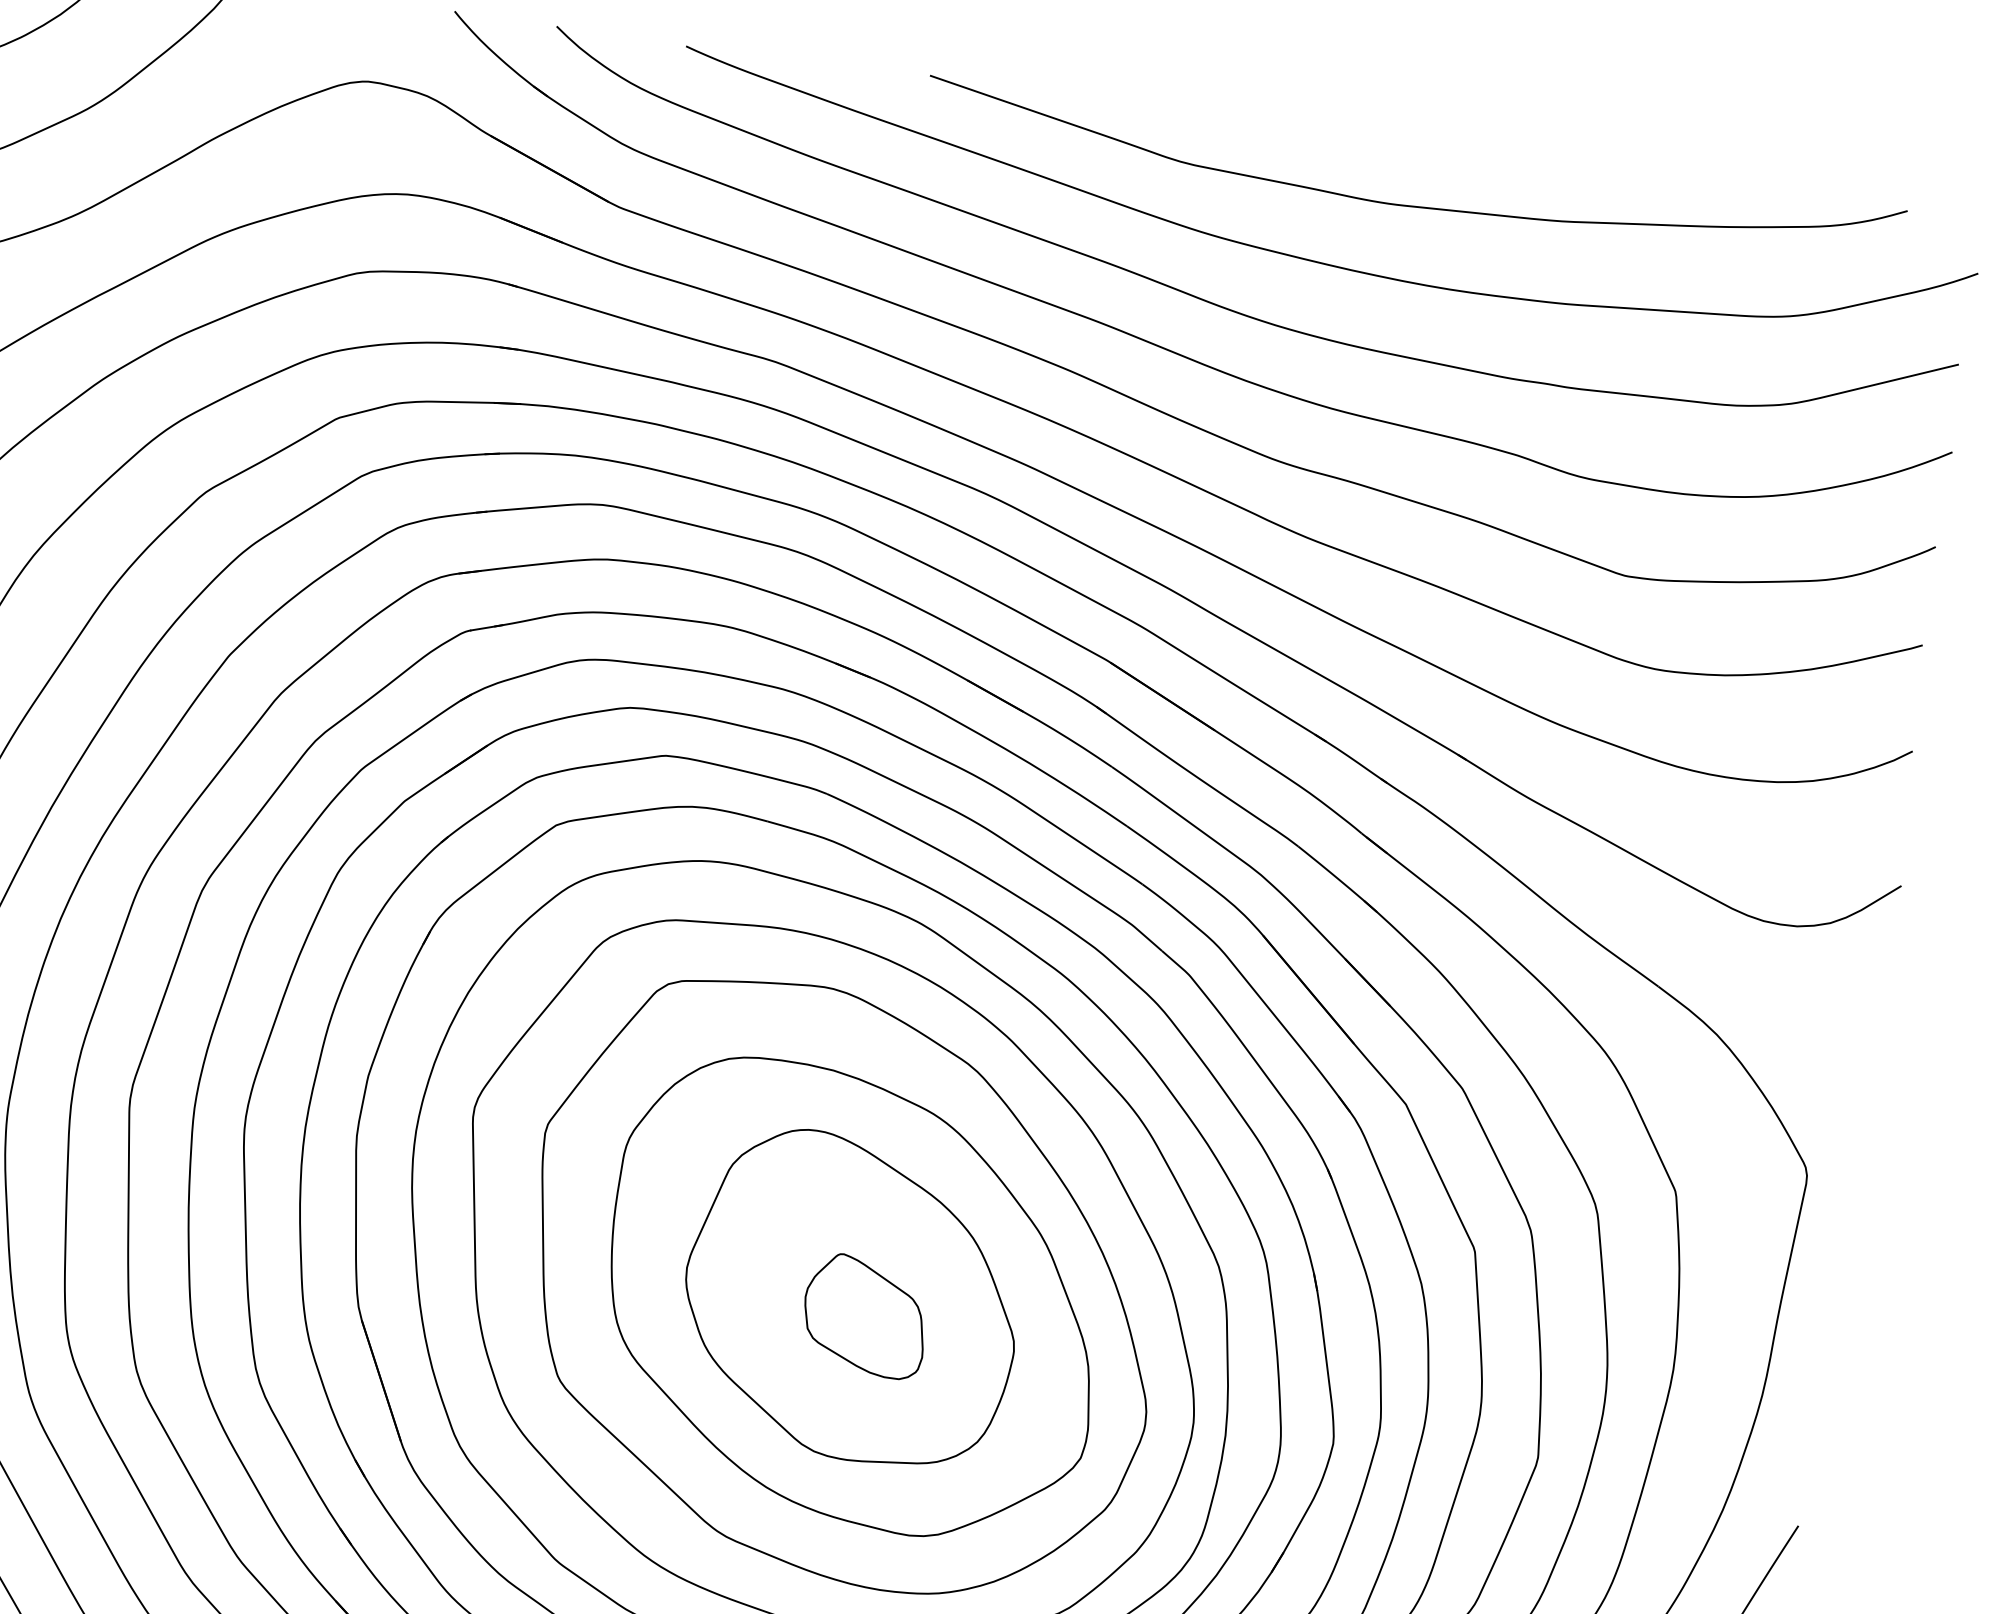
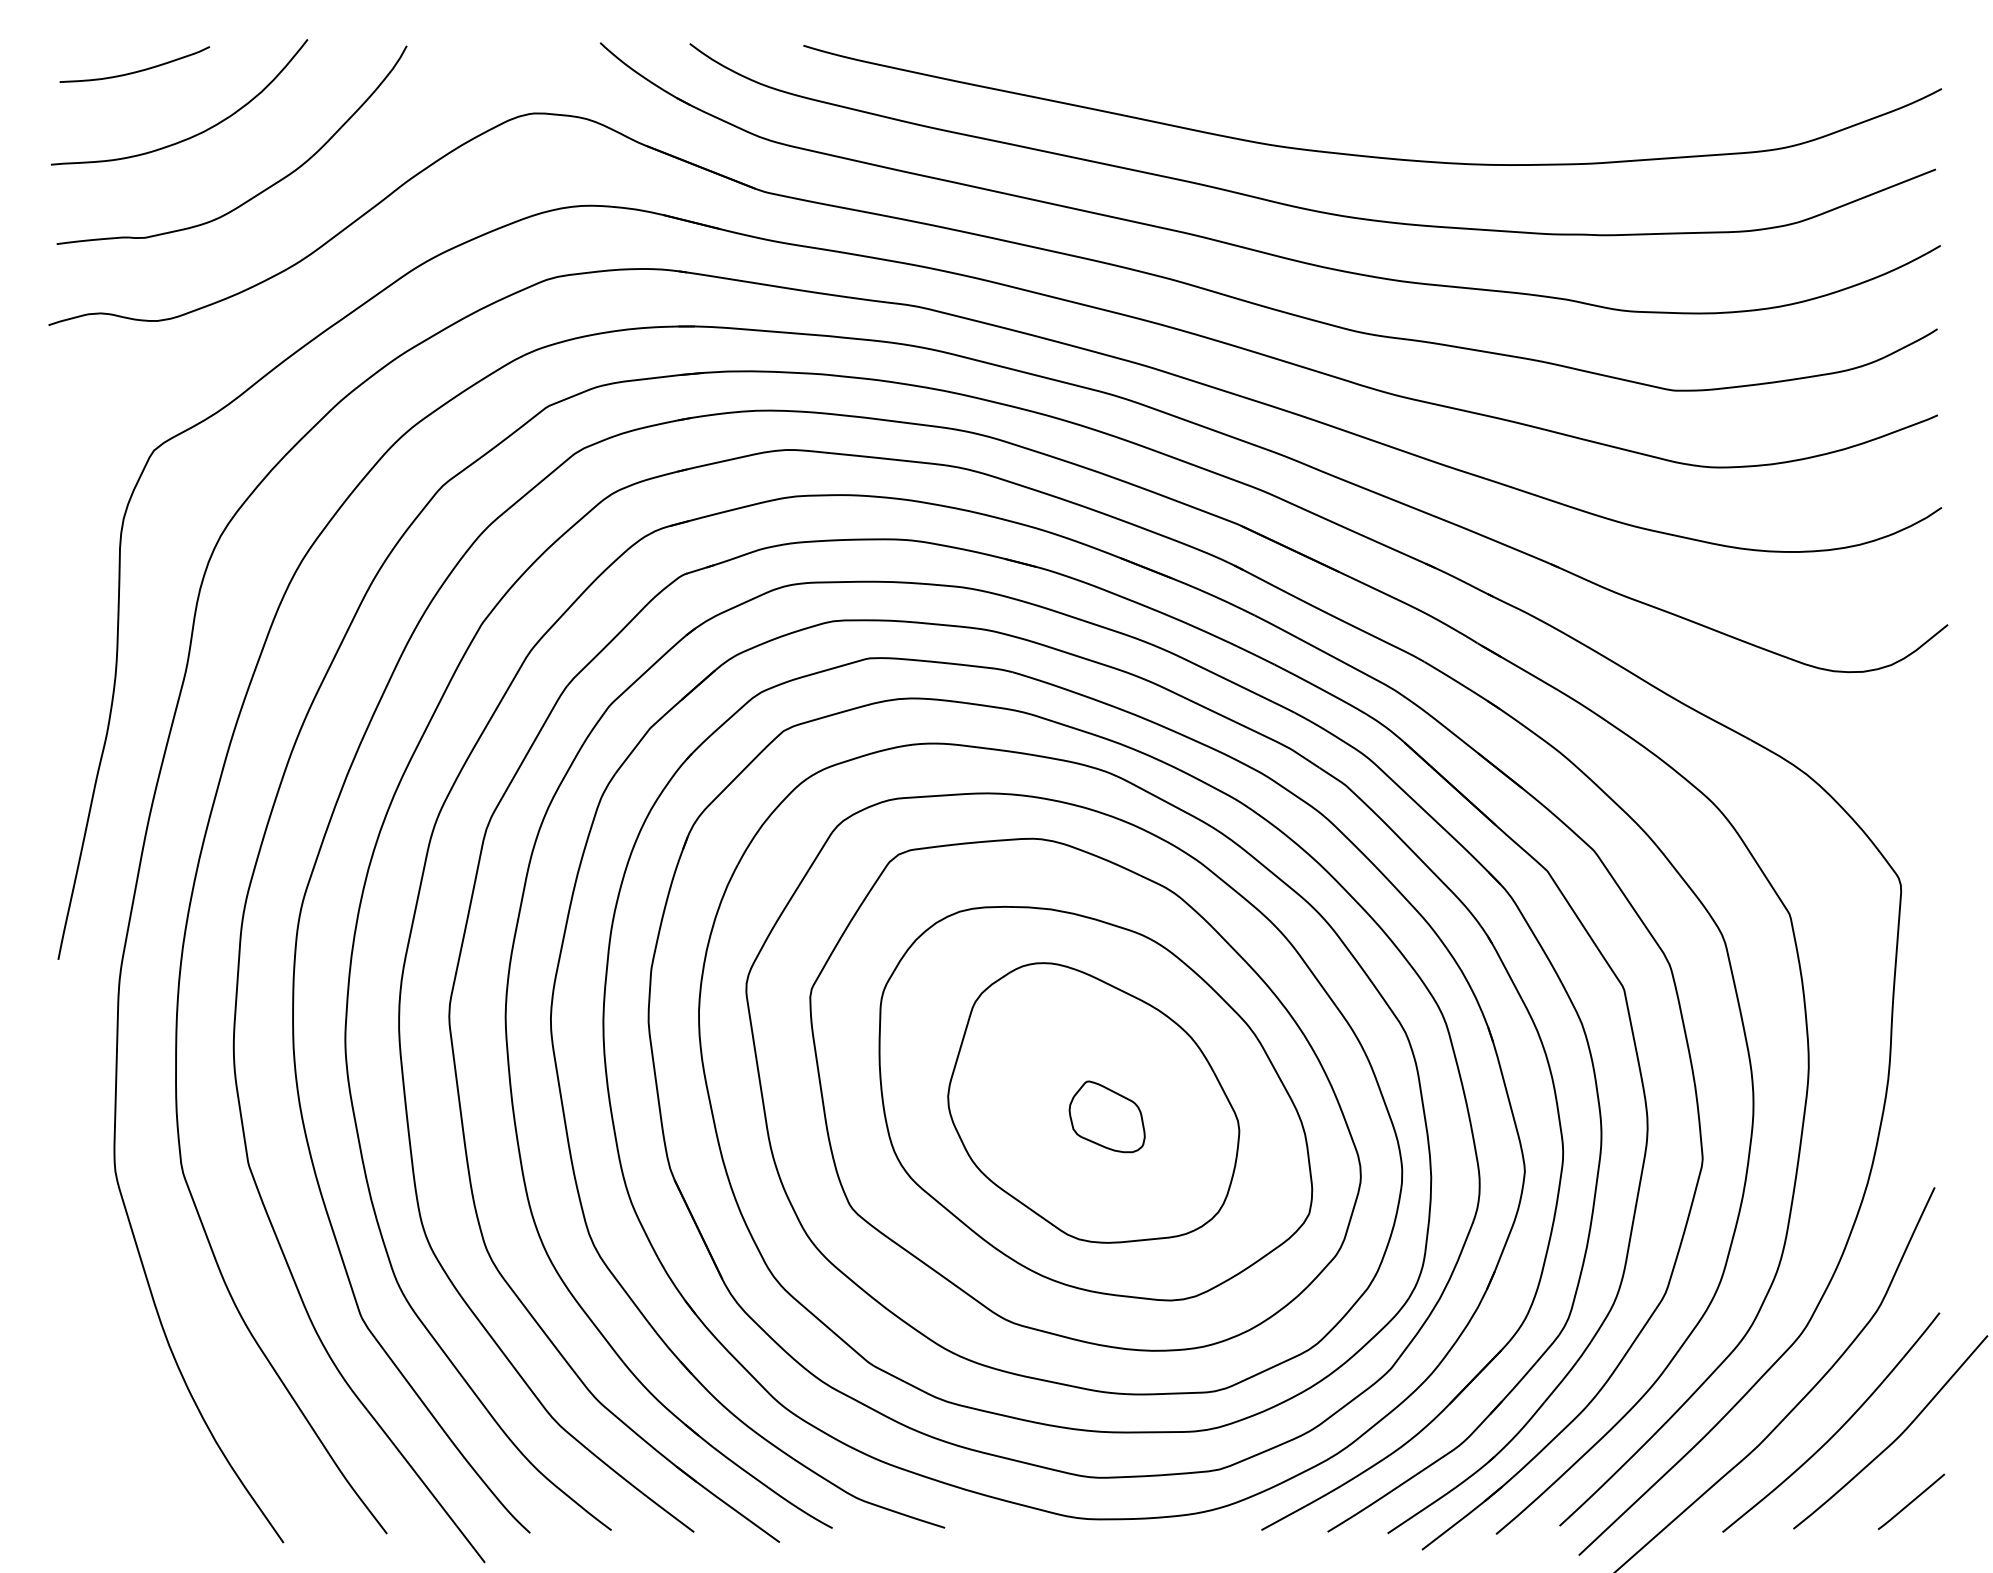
curve: (1413, 205) -> (1447, 96), removed
part: (864, 1315) -> (1106, 1116), size x0.7

